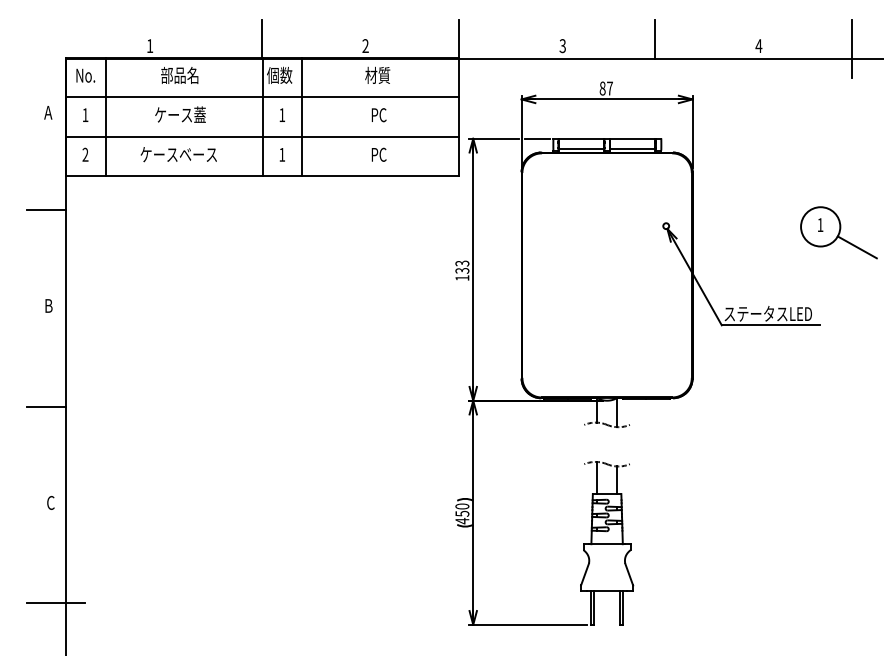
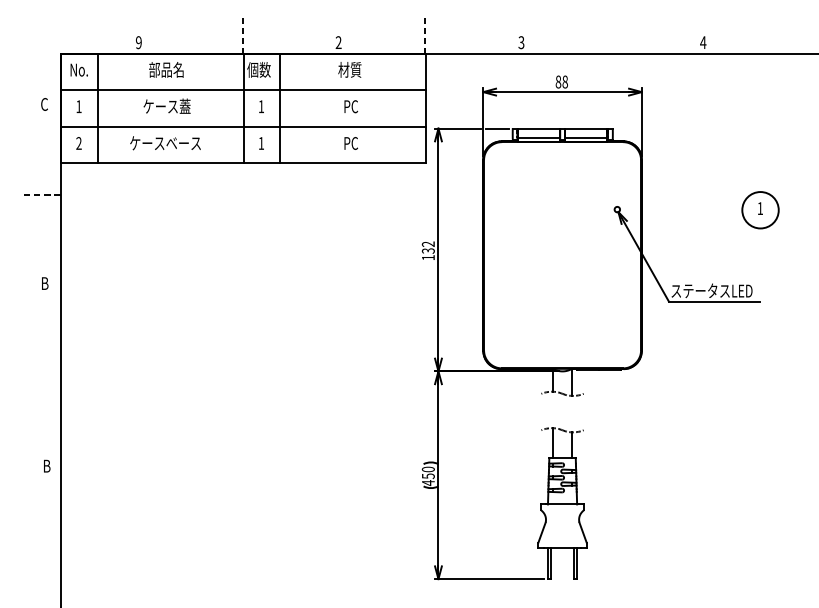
line: (655, 38) -> (607, 35), removed
line: (262, 39) -> (243, 36), solid -> dashed
line: (458, 39) -> (424, 36), solid -> dashed
text: (149, 46) -> (138, 43), 1 -> 9
line: (851, 48) -> (789, 44), removed
text: (609, 88) -> (564, 81), 87 -> 88
text: (48, 112) -> (44, 104), A -> C
line: (46, 210) -> (42, 195), solid -> dashed
line: (856, 247) -> (793, 229), removed
text: (462, 263) -> (428, 244), 133 -> 132
line: (45, 406) -> (41, 376), removed
text: (50, 502) -> (46, 465), C -> B
line: (55, 603) -> (51, 559), removed

